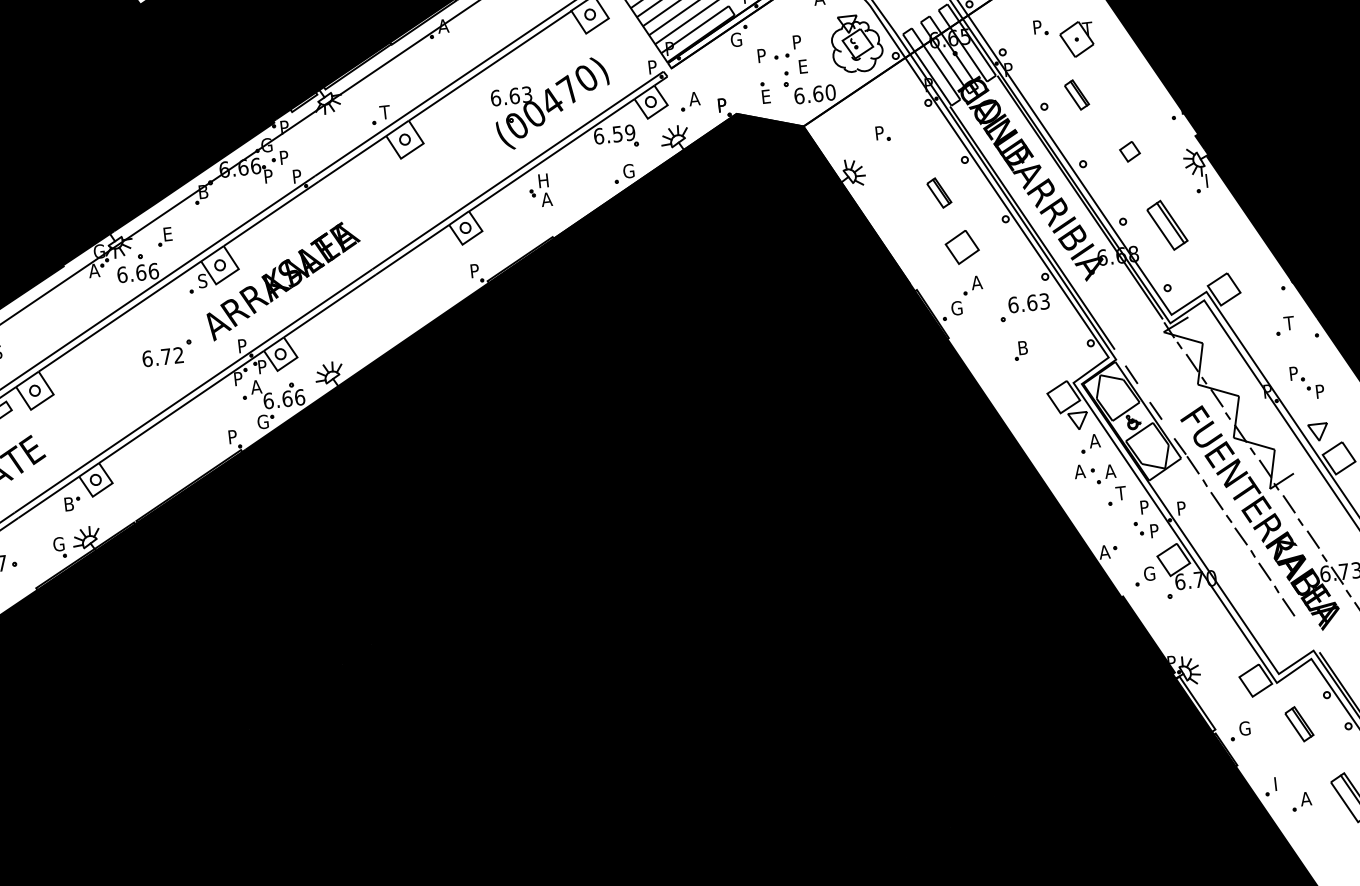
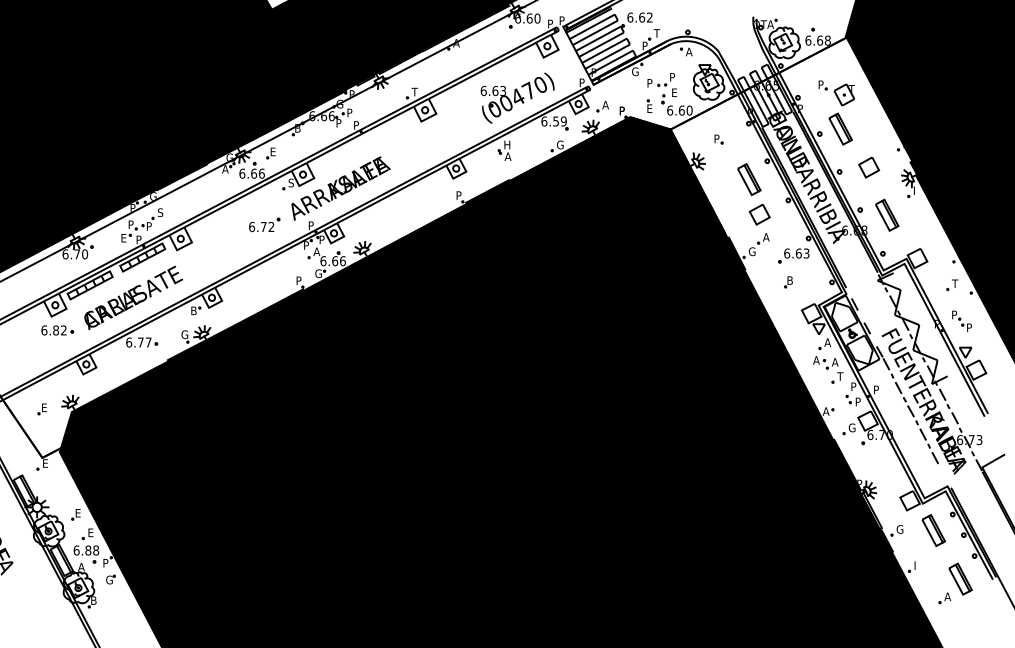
part: (1076, 94) -> (840, 128), size x1.67
part: (1130, 151) -> (869, 167), size x1.67
part: (939, 192) -> (749, 179), size x1.67
part: (1298, 724) -> (933, 530), size x1.43
part: (1301, 802) -> (944, 598), moved

